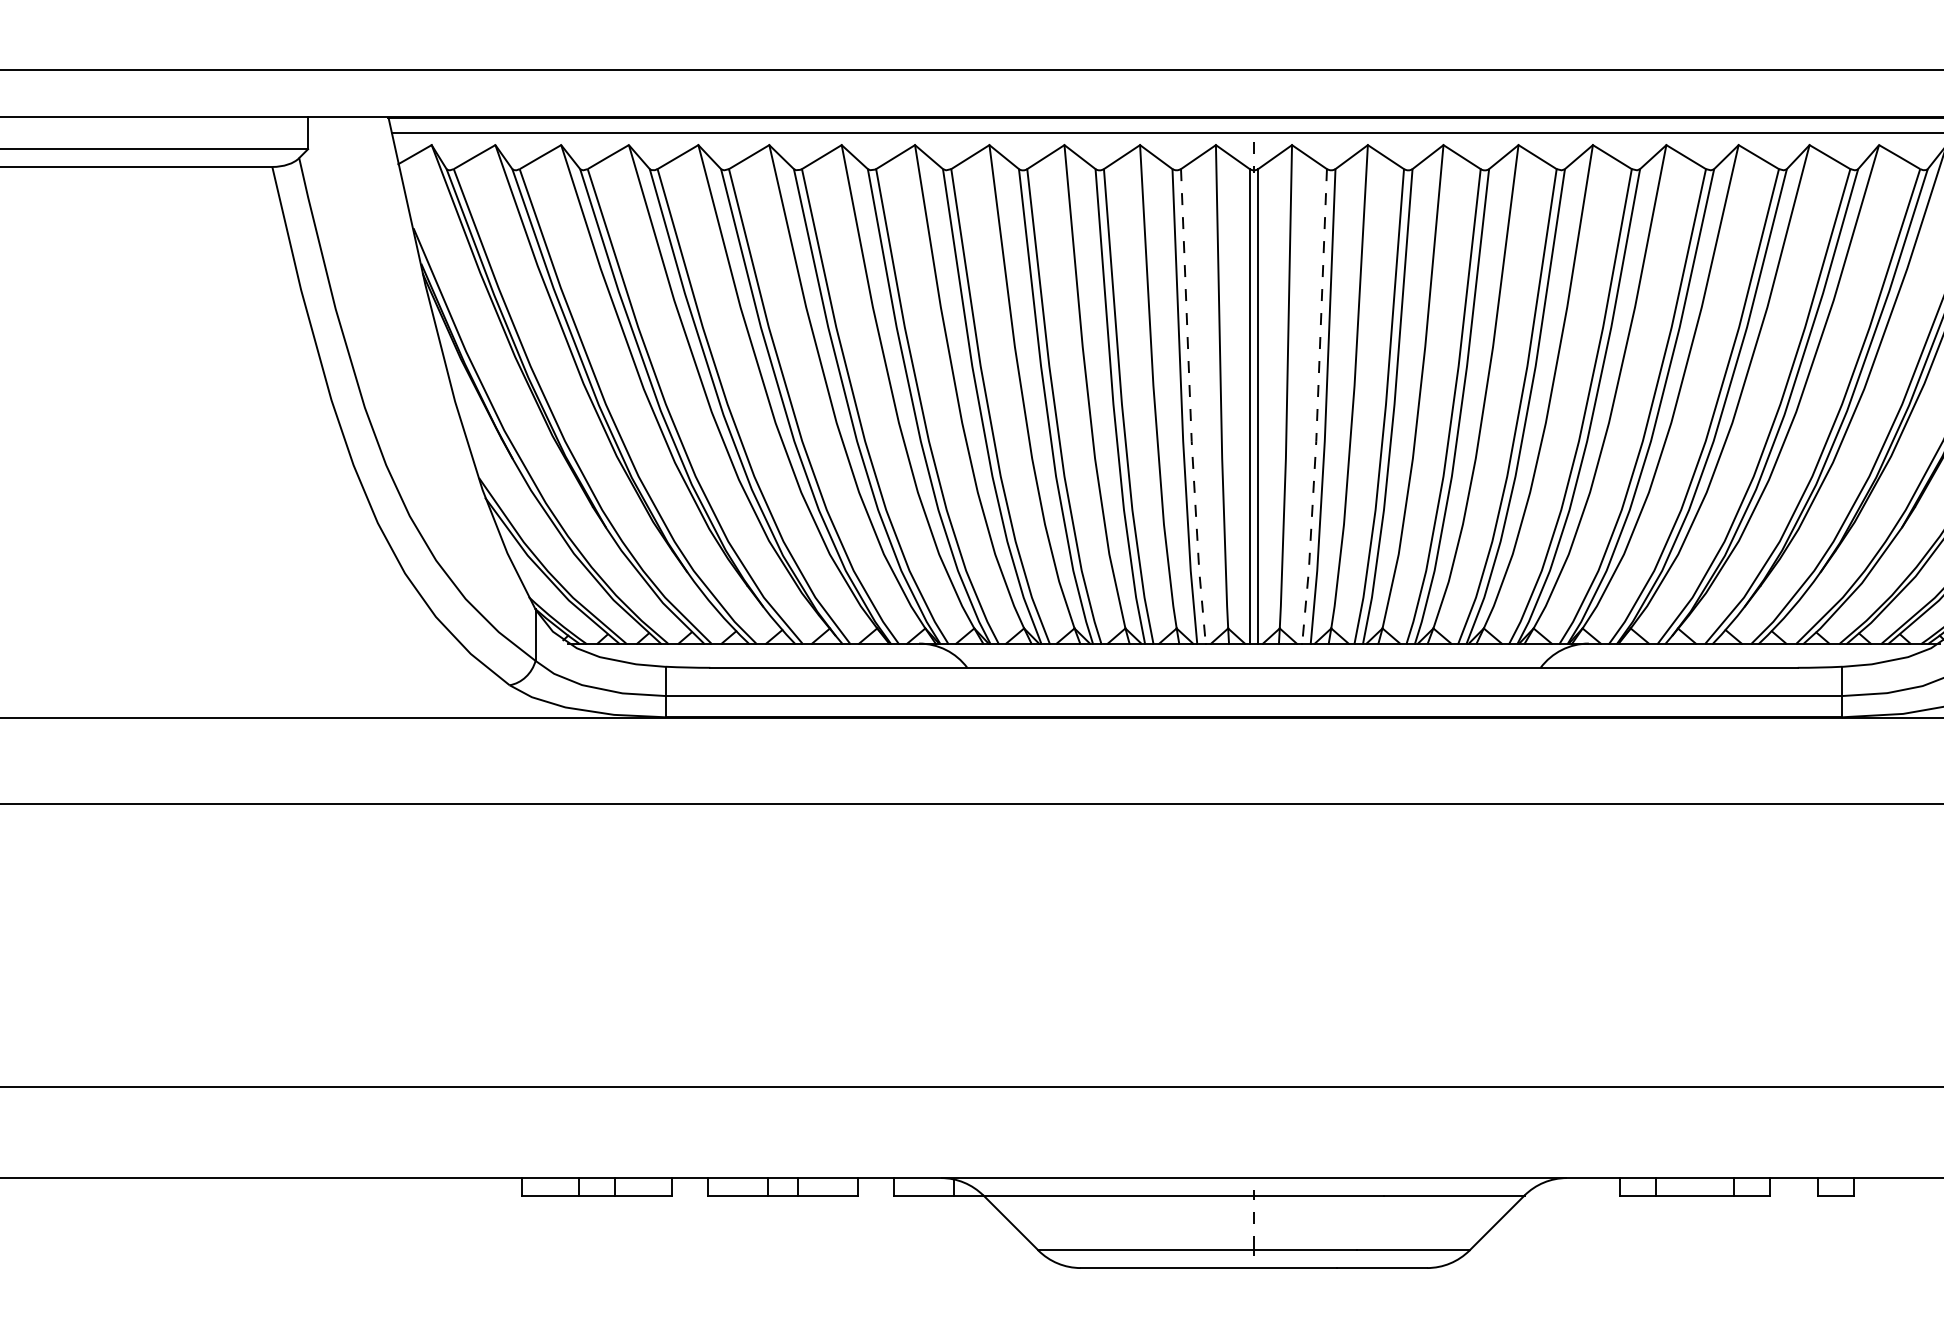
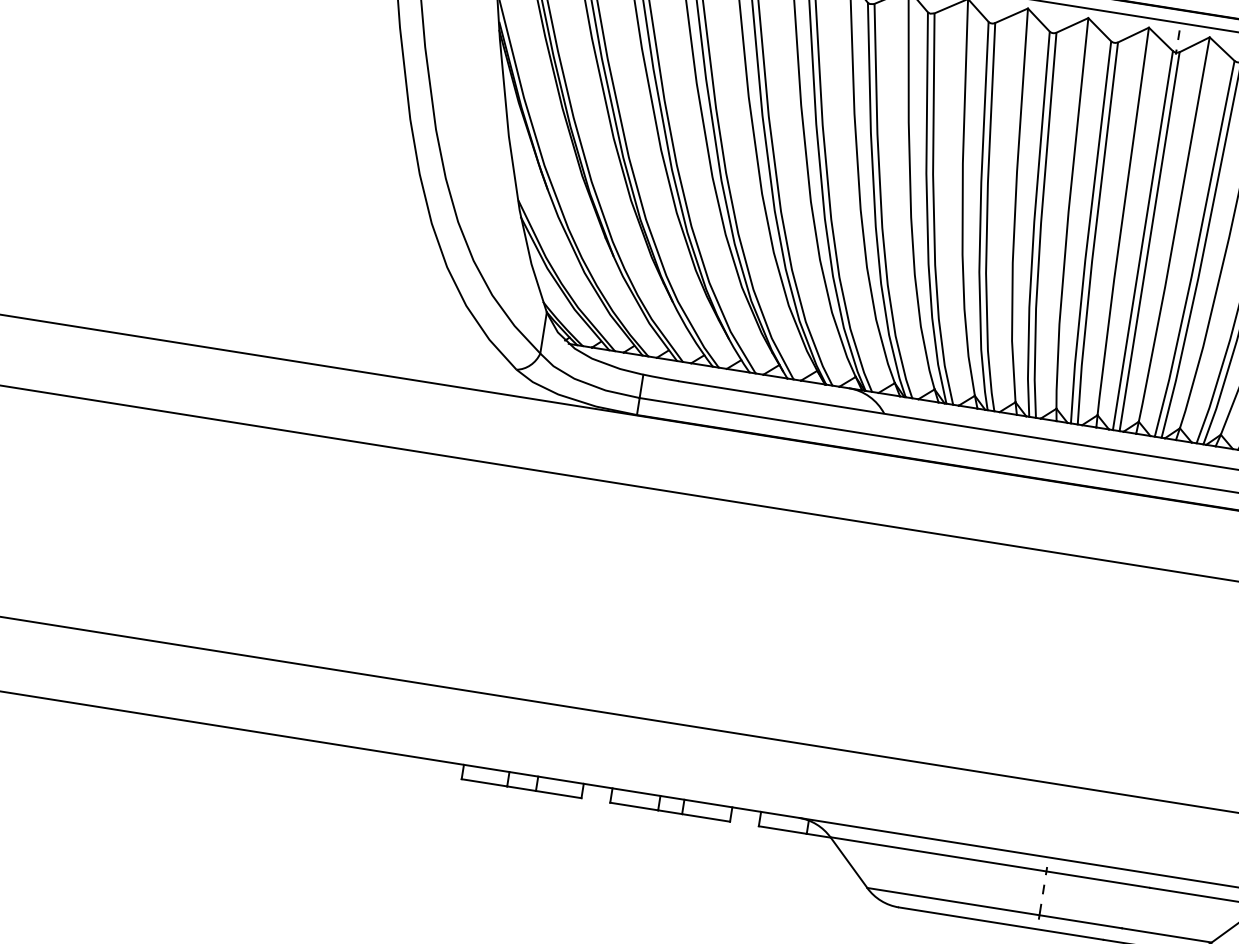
line: (1190, 408) -> (1095, 234), dashed -> solid
line: (1317, 408) -> (1196, 250), dashed -> solid

